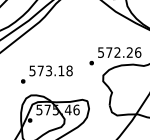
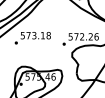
text: (46, 75) -> (32, 38), moved

